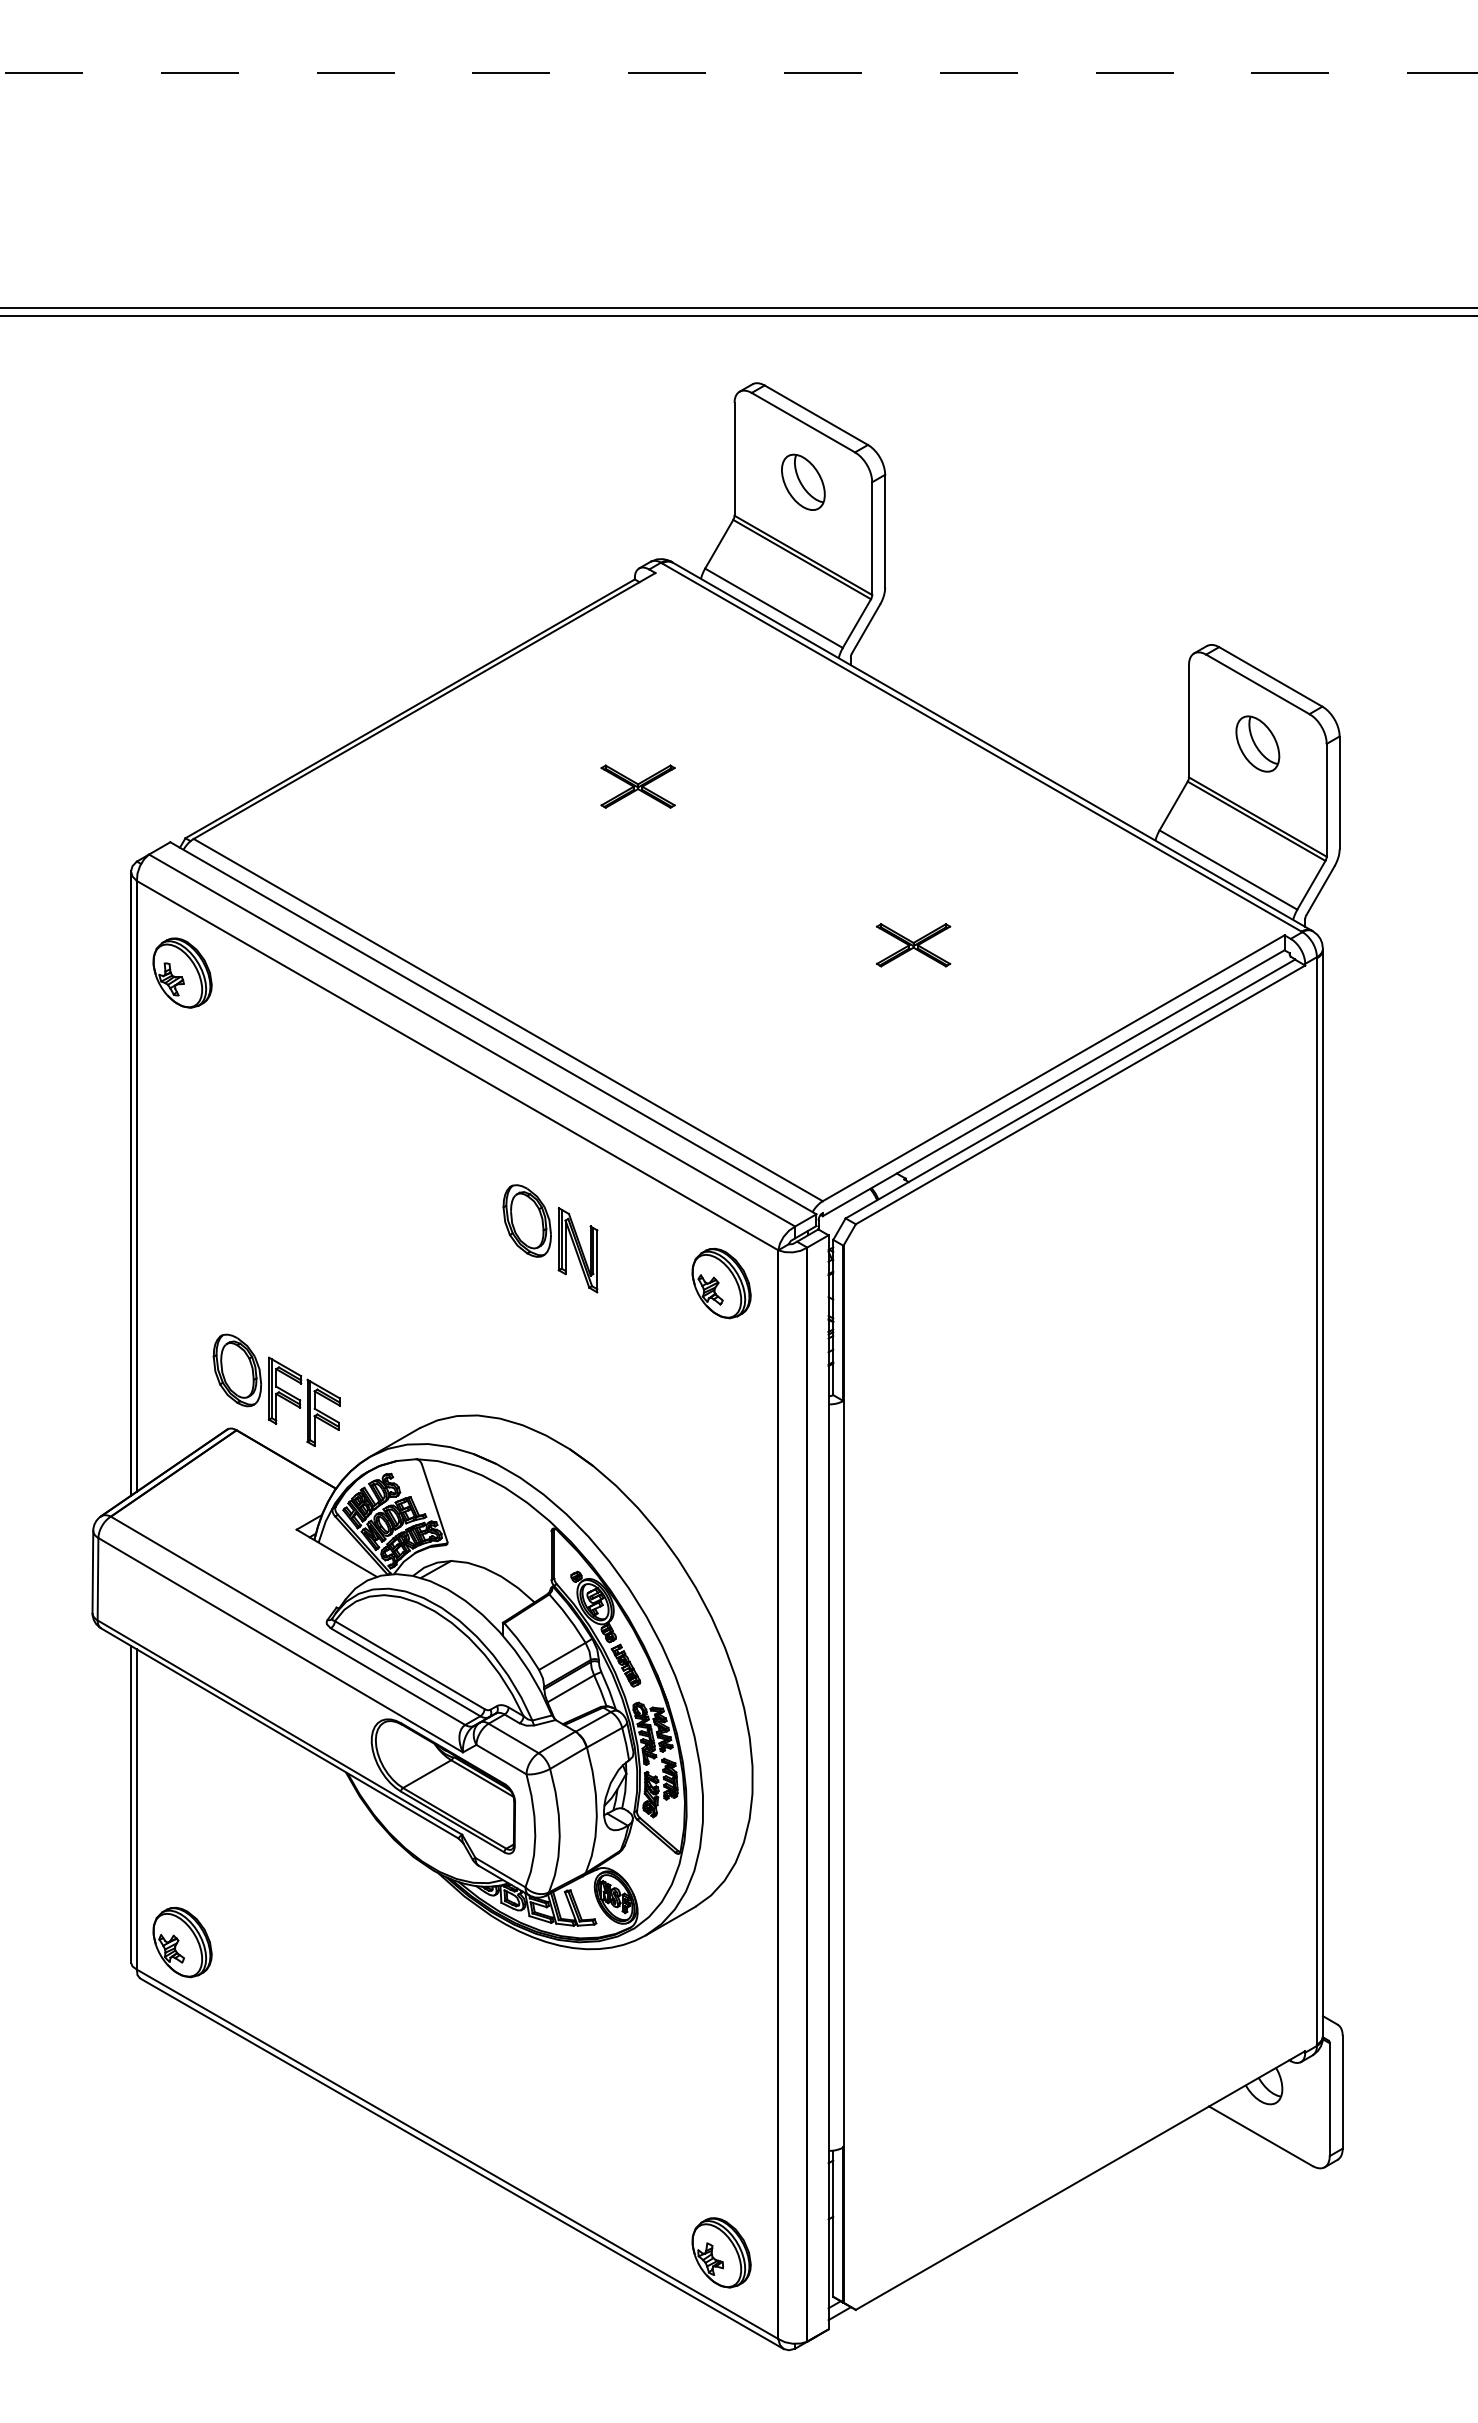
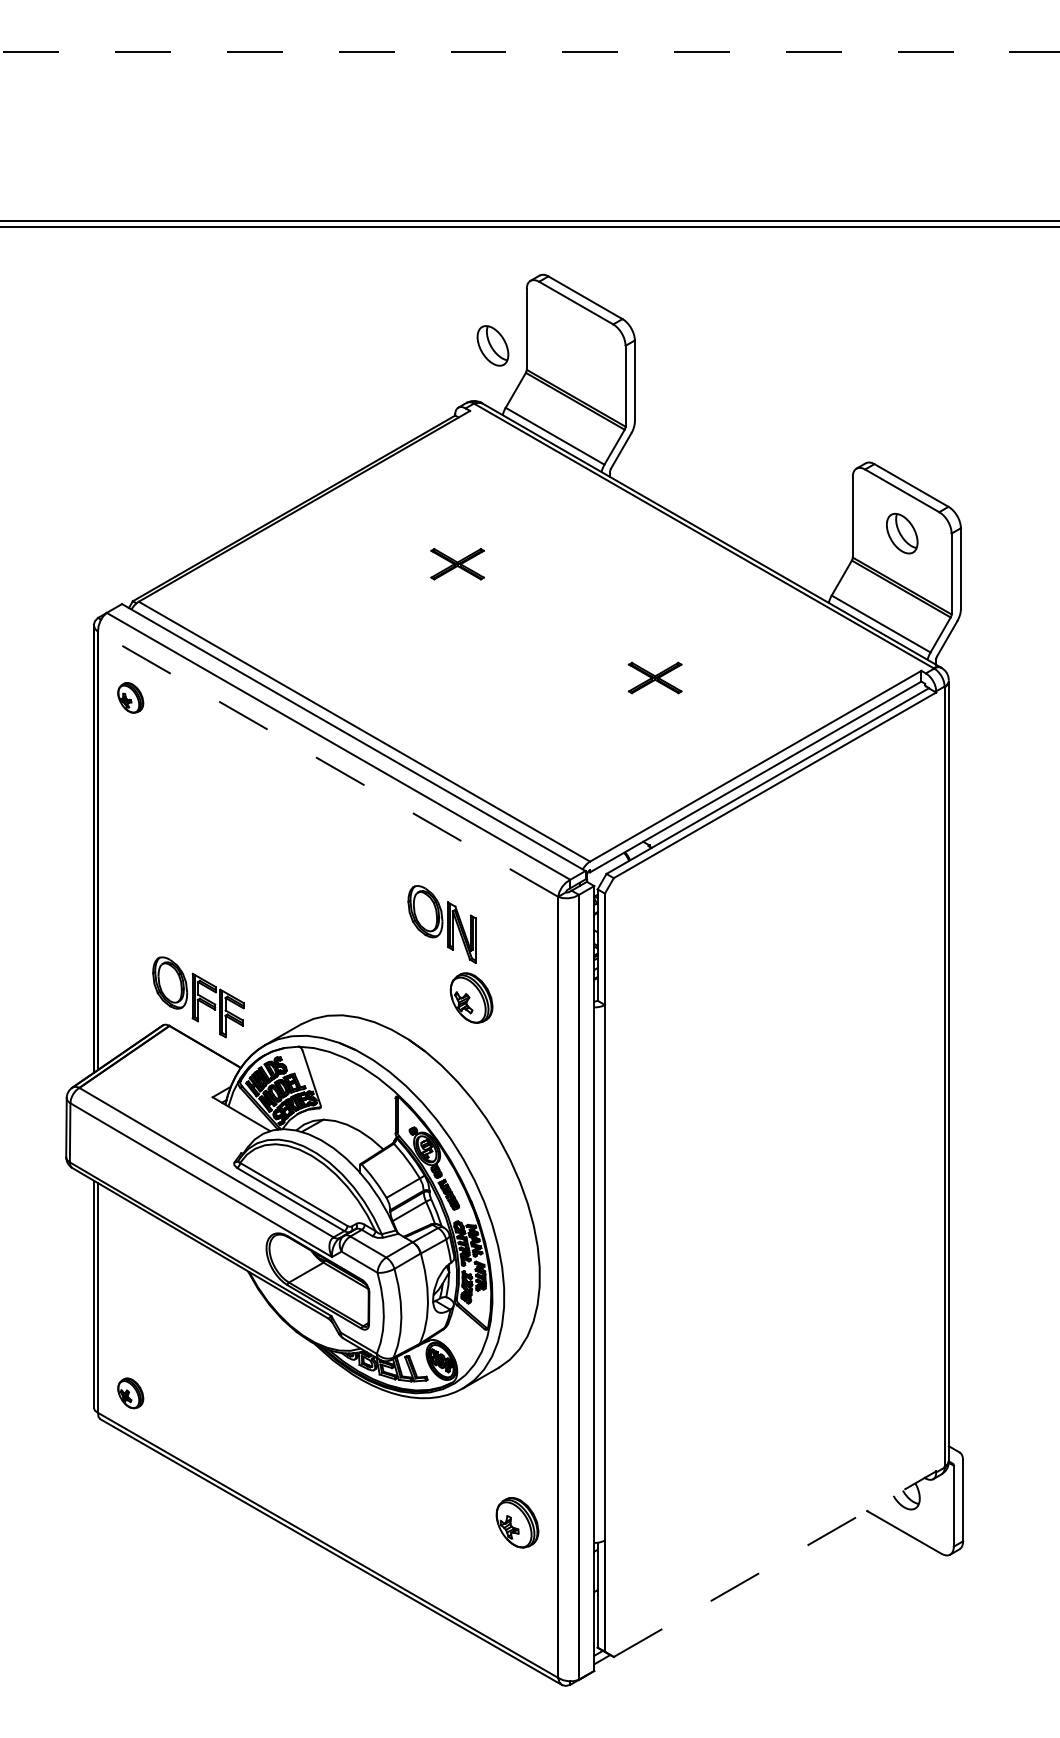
part: (803, 481) -> (493, 345), moved
part: (182, 972) -> (130, 697), size x0.6
line: (457, 1065) -> (328, 764), solid -> dashed
part: (550, 1238) -> (442, 924), moved
part: (721, 1283) -> (471, 998), moved
part: (182, 1942) -> (130, 1393), size x0.6
line: (1080, 2180) -> (774, 1564), solid -> dashed
part: (721, 2252) -> (517, 1522), moved

